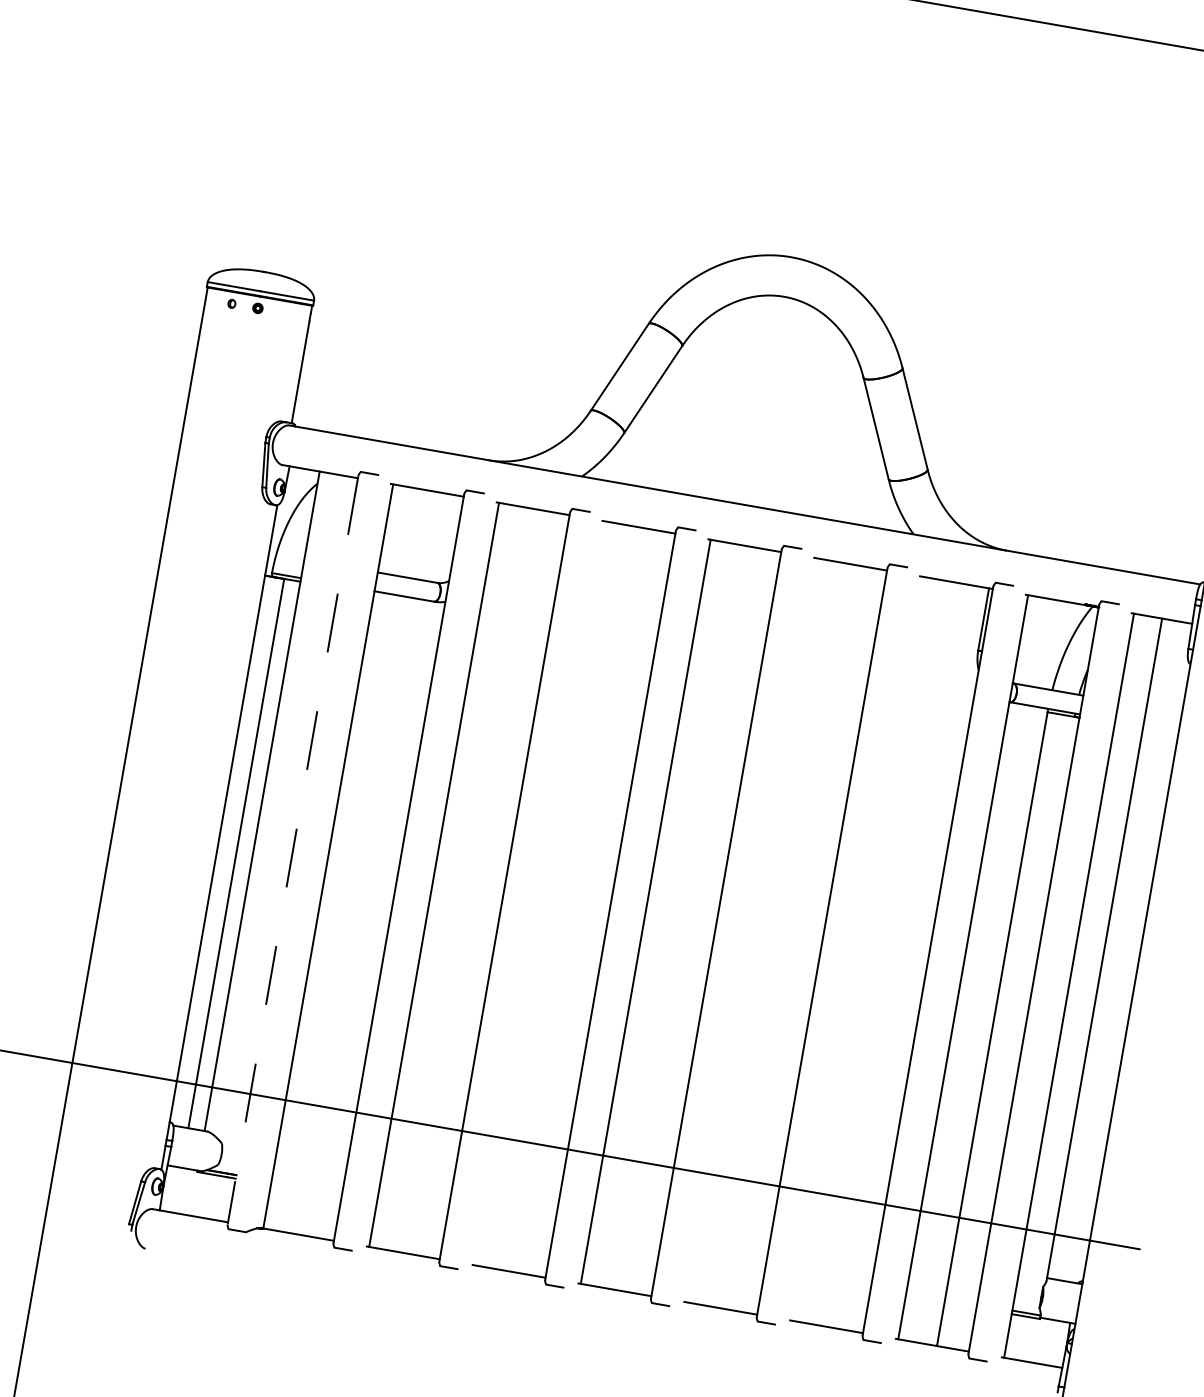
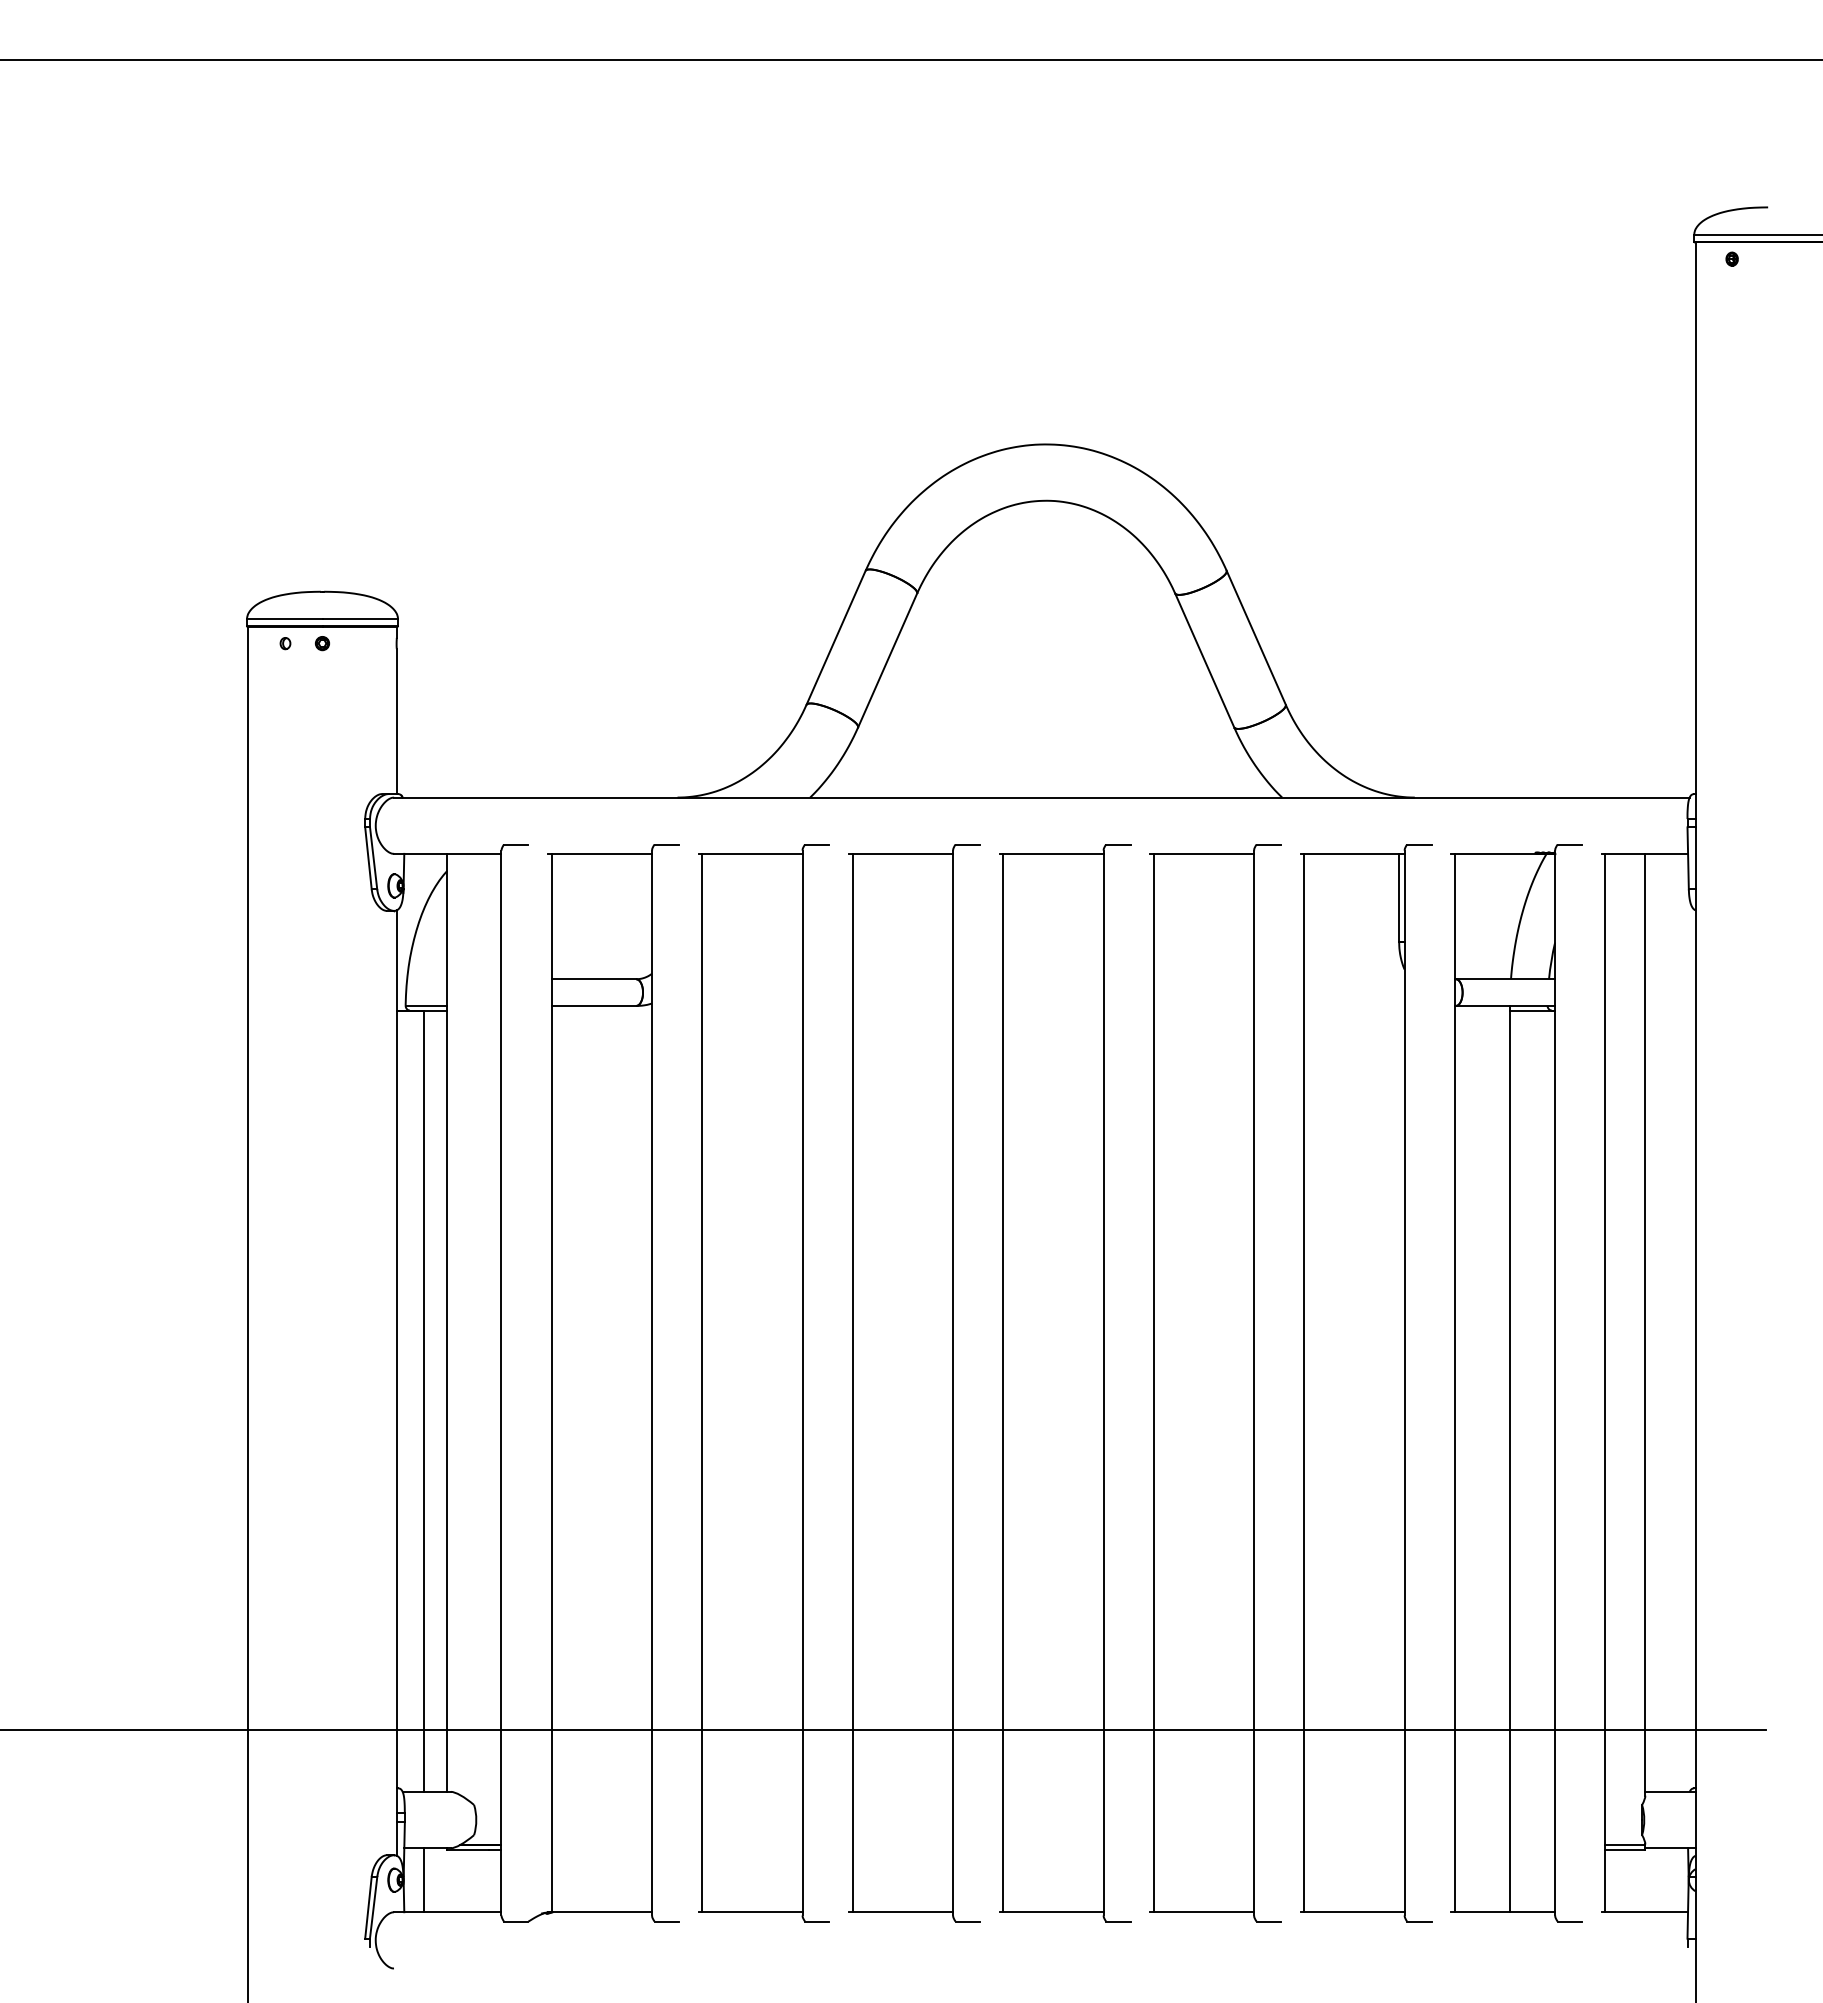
line: (292, 850) -> (501, 1383), dashed -> solid
line: (539, 892) -> (852, 1382), added
line: (751, 929) -> (1153, 1382), added
line: (857, 948) -> (1304, 1382), added
line: (177, 1190) -> (424, 1880), added

